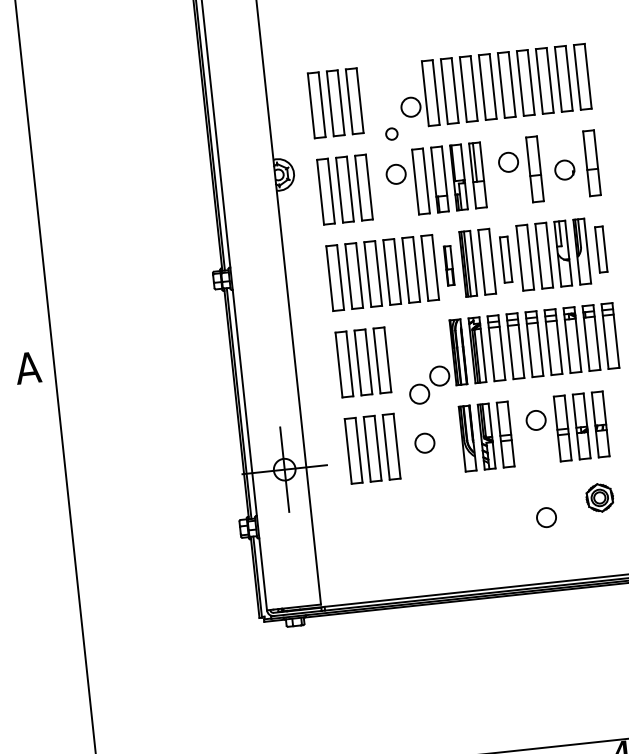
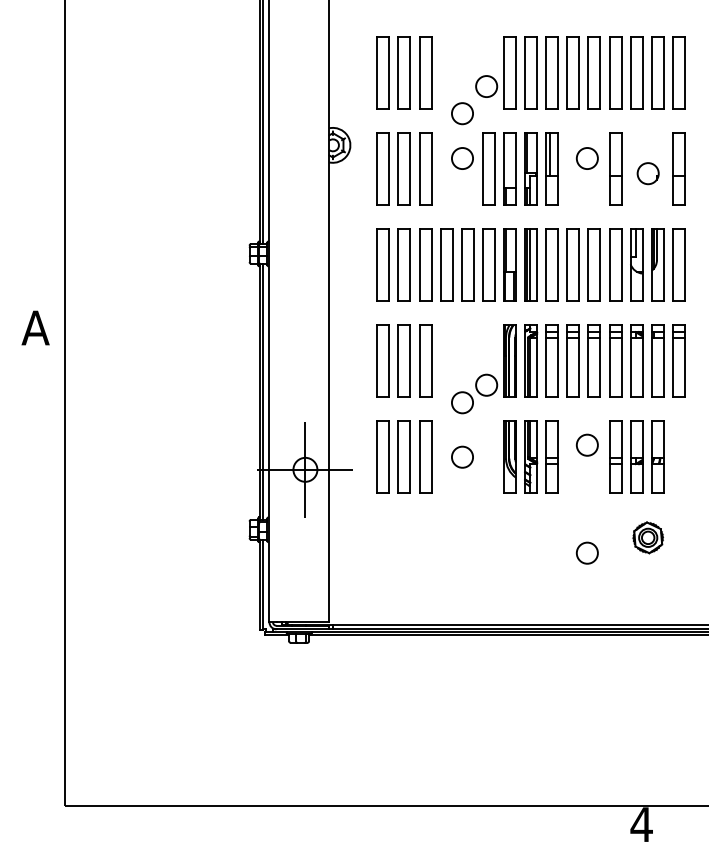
circle: (391, 133) -> (462, 113), size x1.67
part: (600, 248) -> (678, 264), size x1.43
part: (505, 259) -> (572, 264), size x1.43
part: (448, 265) -> (509, 264), size x1.67

